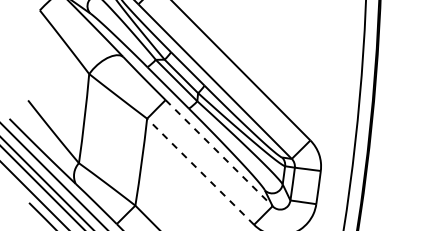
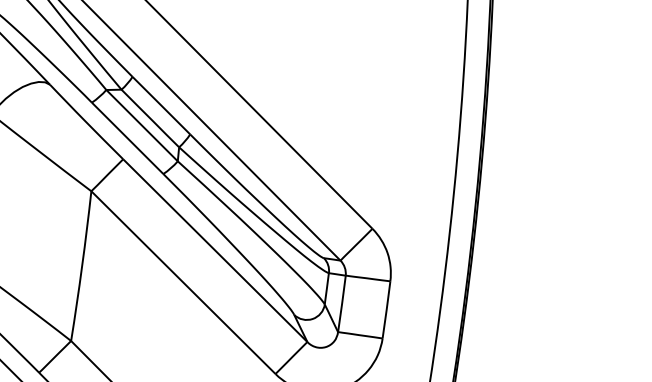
line: (219, 153) -> (215, 251), dashed -> solid
line: (200, 171) -> (183, 282), dashed -> solid

